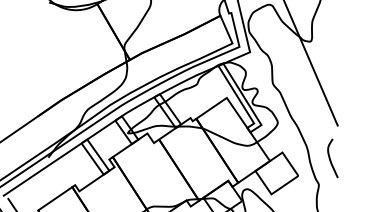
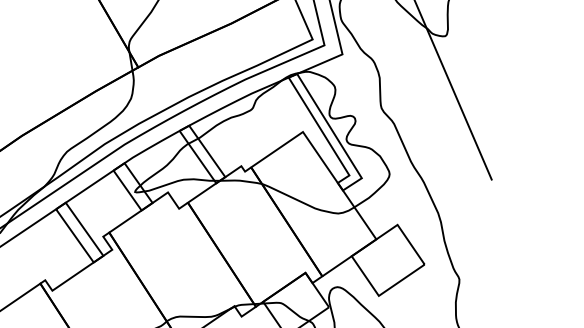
curve: (330, 158) -> (479, 234), removed

